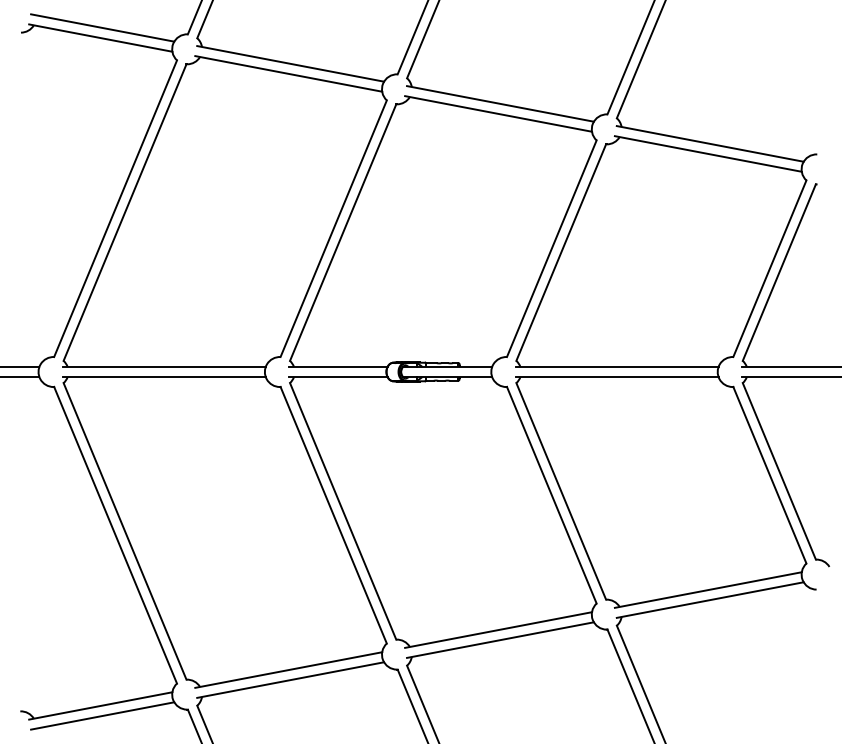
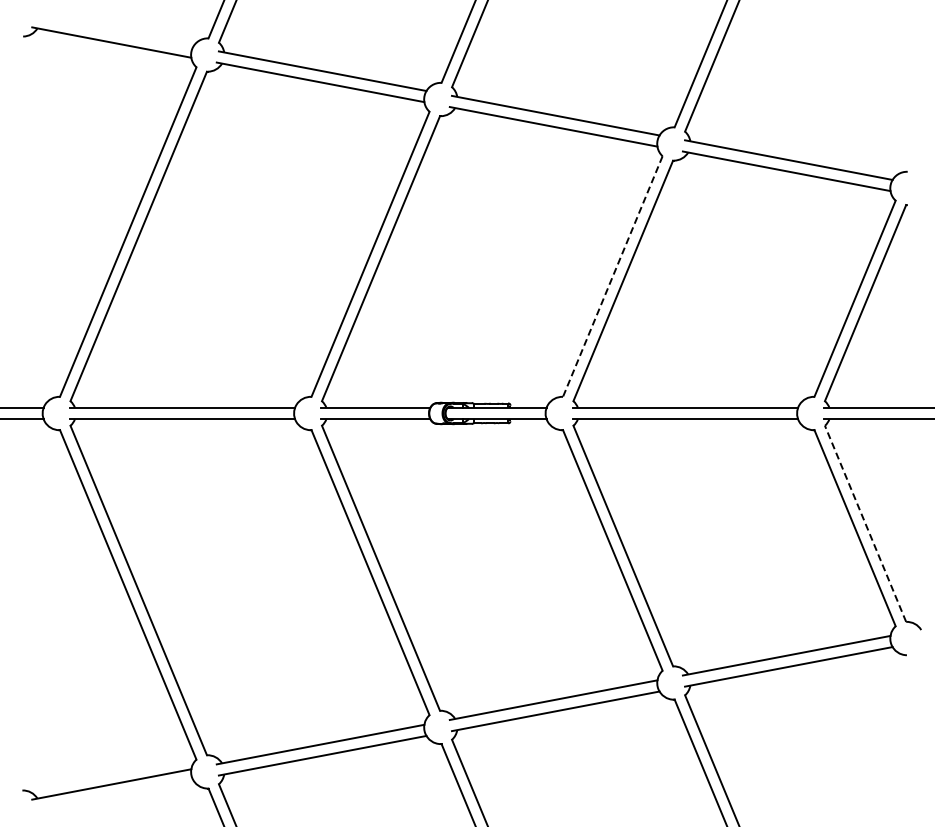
line: (102, 28) -> (113, 31), removed
line: (551, 249) -> (612, 277), solid -> dashed
line: (779, 471) -> (865, 523), solid -> dashed
line: (102, 715) -> (113, 795), removed

